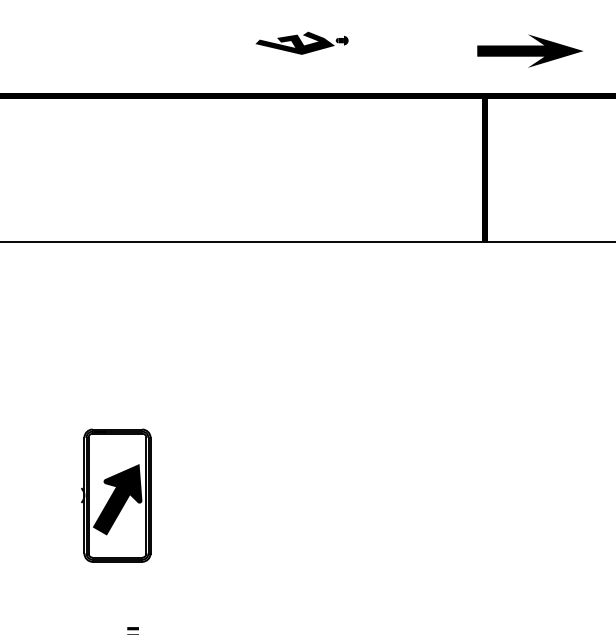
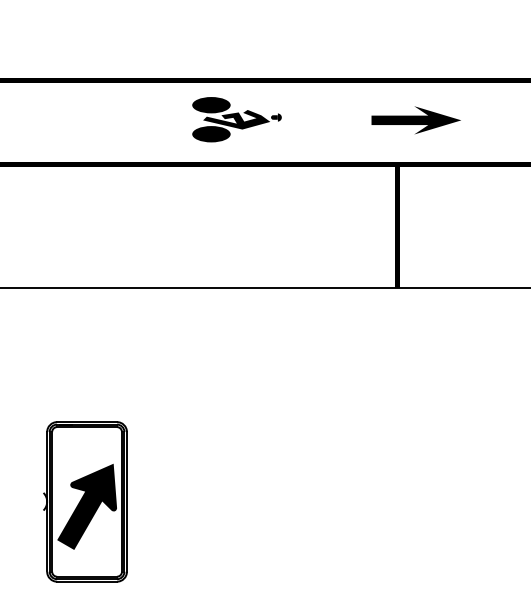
fill: (265, 26) -> (211, 105), added
part: (529, 51) -> (415, 120), moved
fill: (265, 60) -> (211, 134), added
part: (116, 495) -> (85, 501), size x1.43

